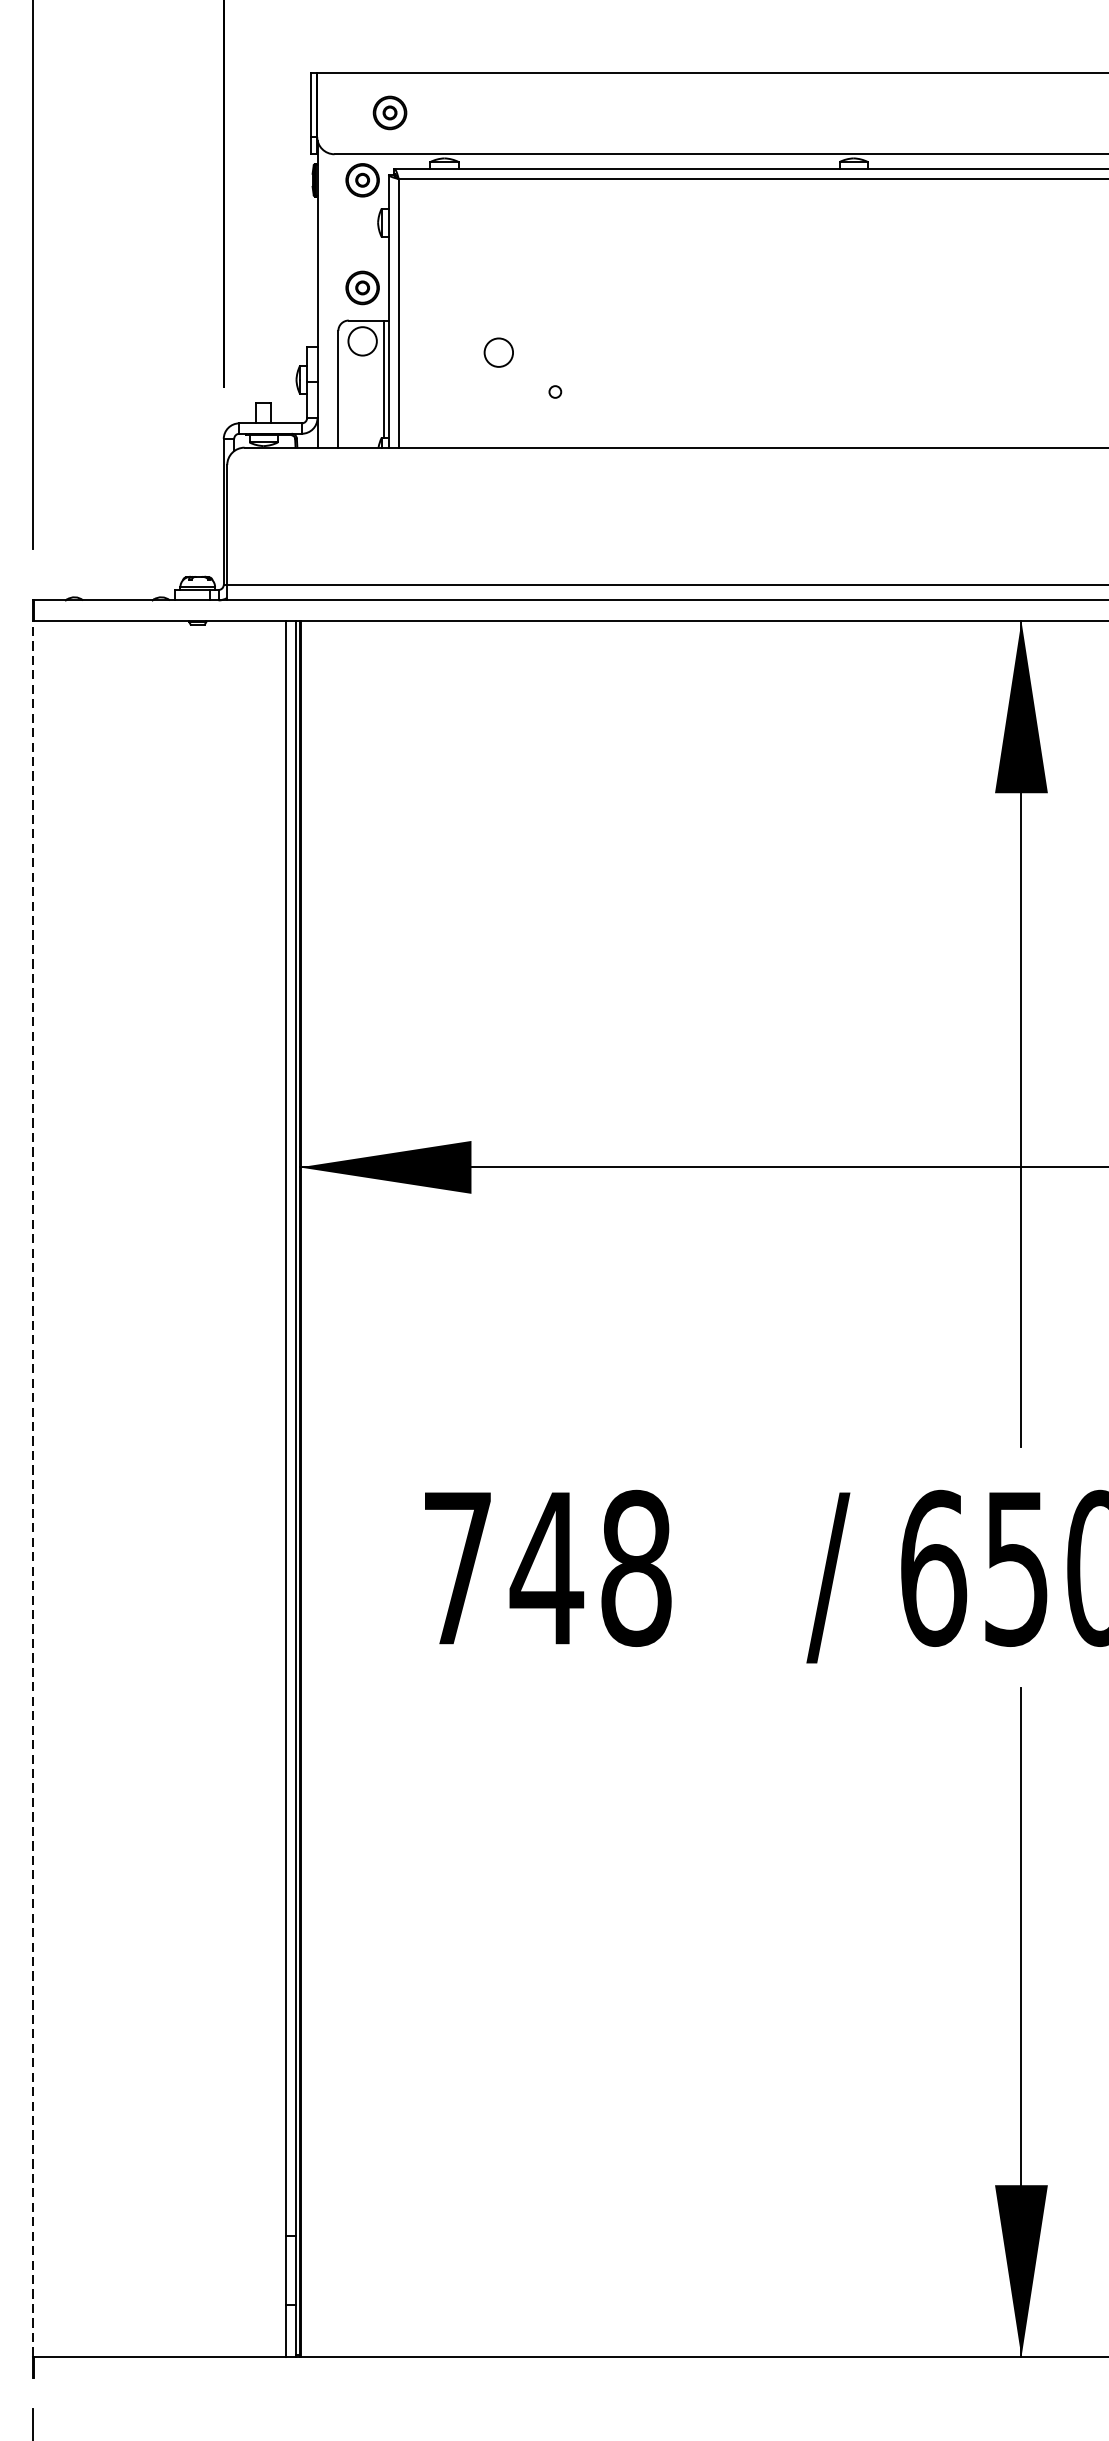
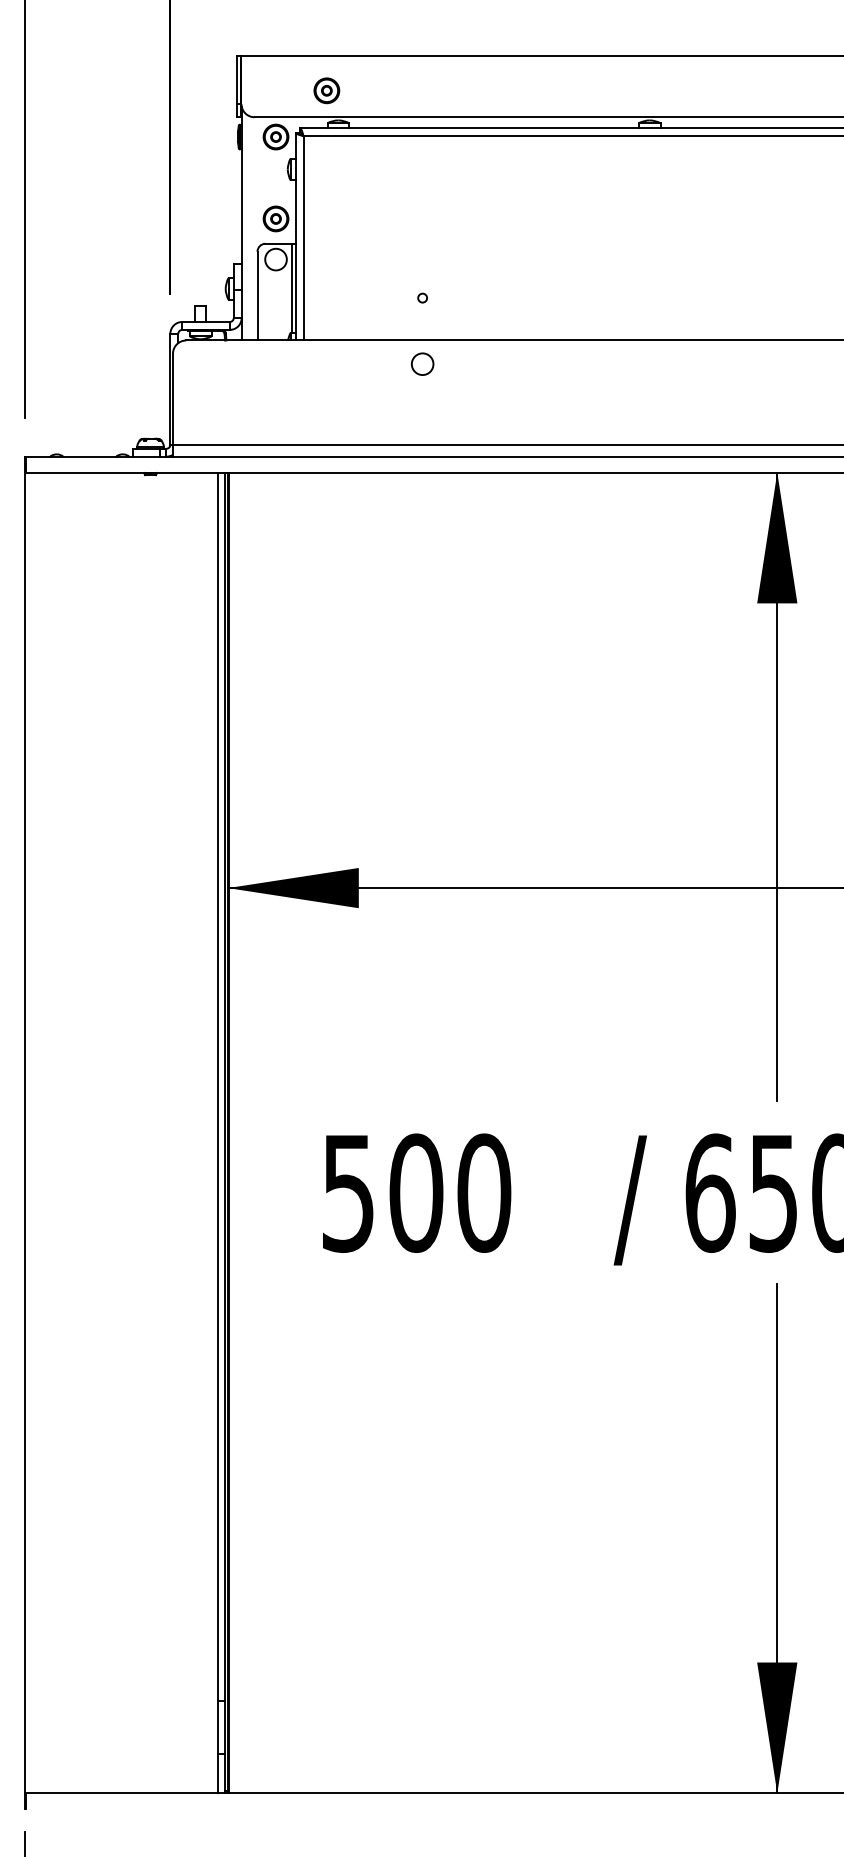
part: (389, 112) -> (326, 90), moved
circle: (498, 351) -> (422, 363), moved
line: (33, 1488) -> (25, 1132), dashed -> solid
text: (548, 1567) -> (417, 1192), 748 -> 500

